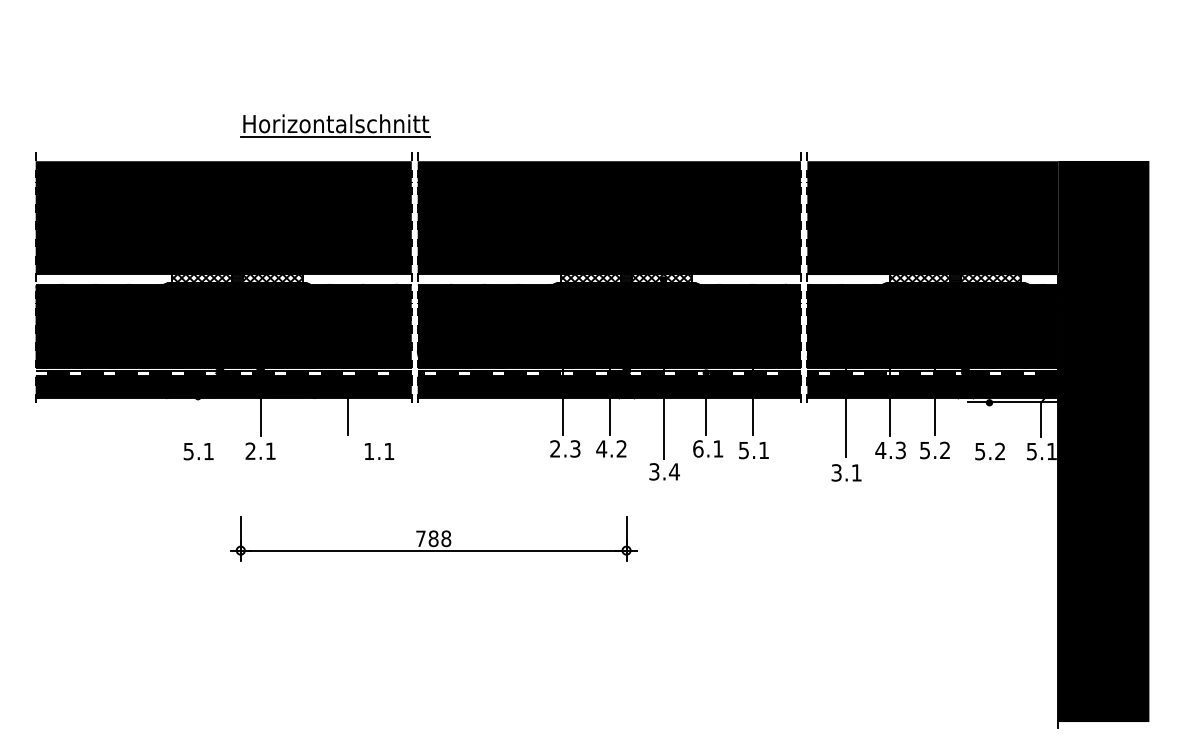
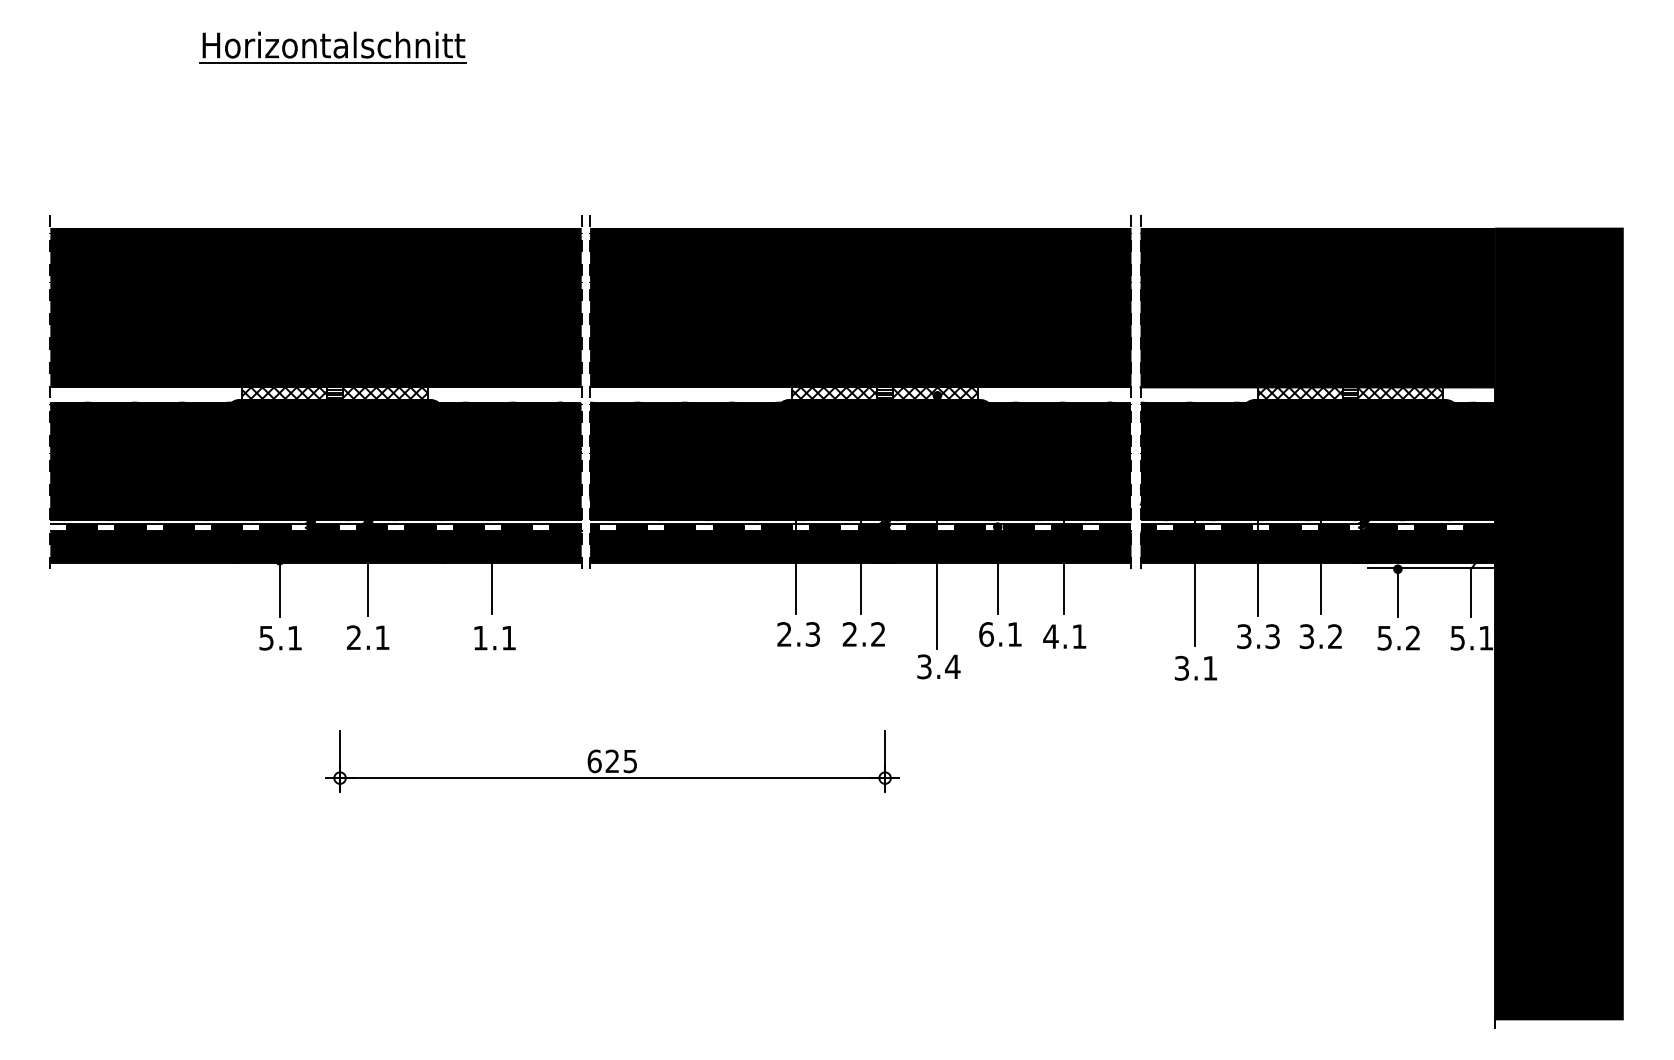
part: (335, 125) -> (332, 47), moved
line: (197, 416) -> (279, 588), added
line: (989, 419) -> (1397, 593), added
text: (601, 448) -> (849, 634), 4.2 -> 2.2
text: (743, 450) -> (1050, 636), 5.1 -> 4.1
text: (880, 450) -> (1244, 636), 4.3 -> 3.3
text: (924, 450) -> (1306, 636), 5.2 -> 3.2
text: (379, 451) -> (494, 638), moved
text: (433, 538) -> (612, 761), 788 -> 625

